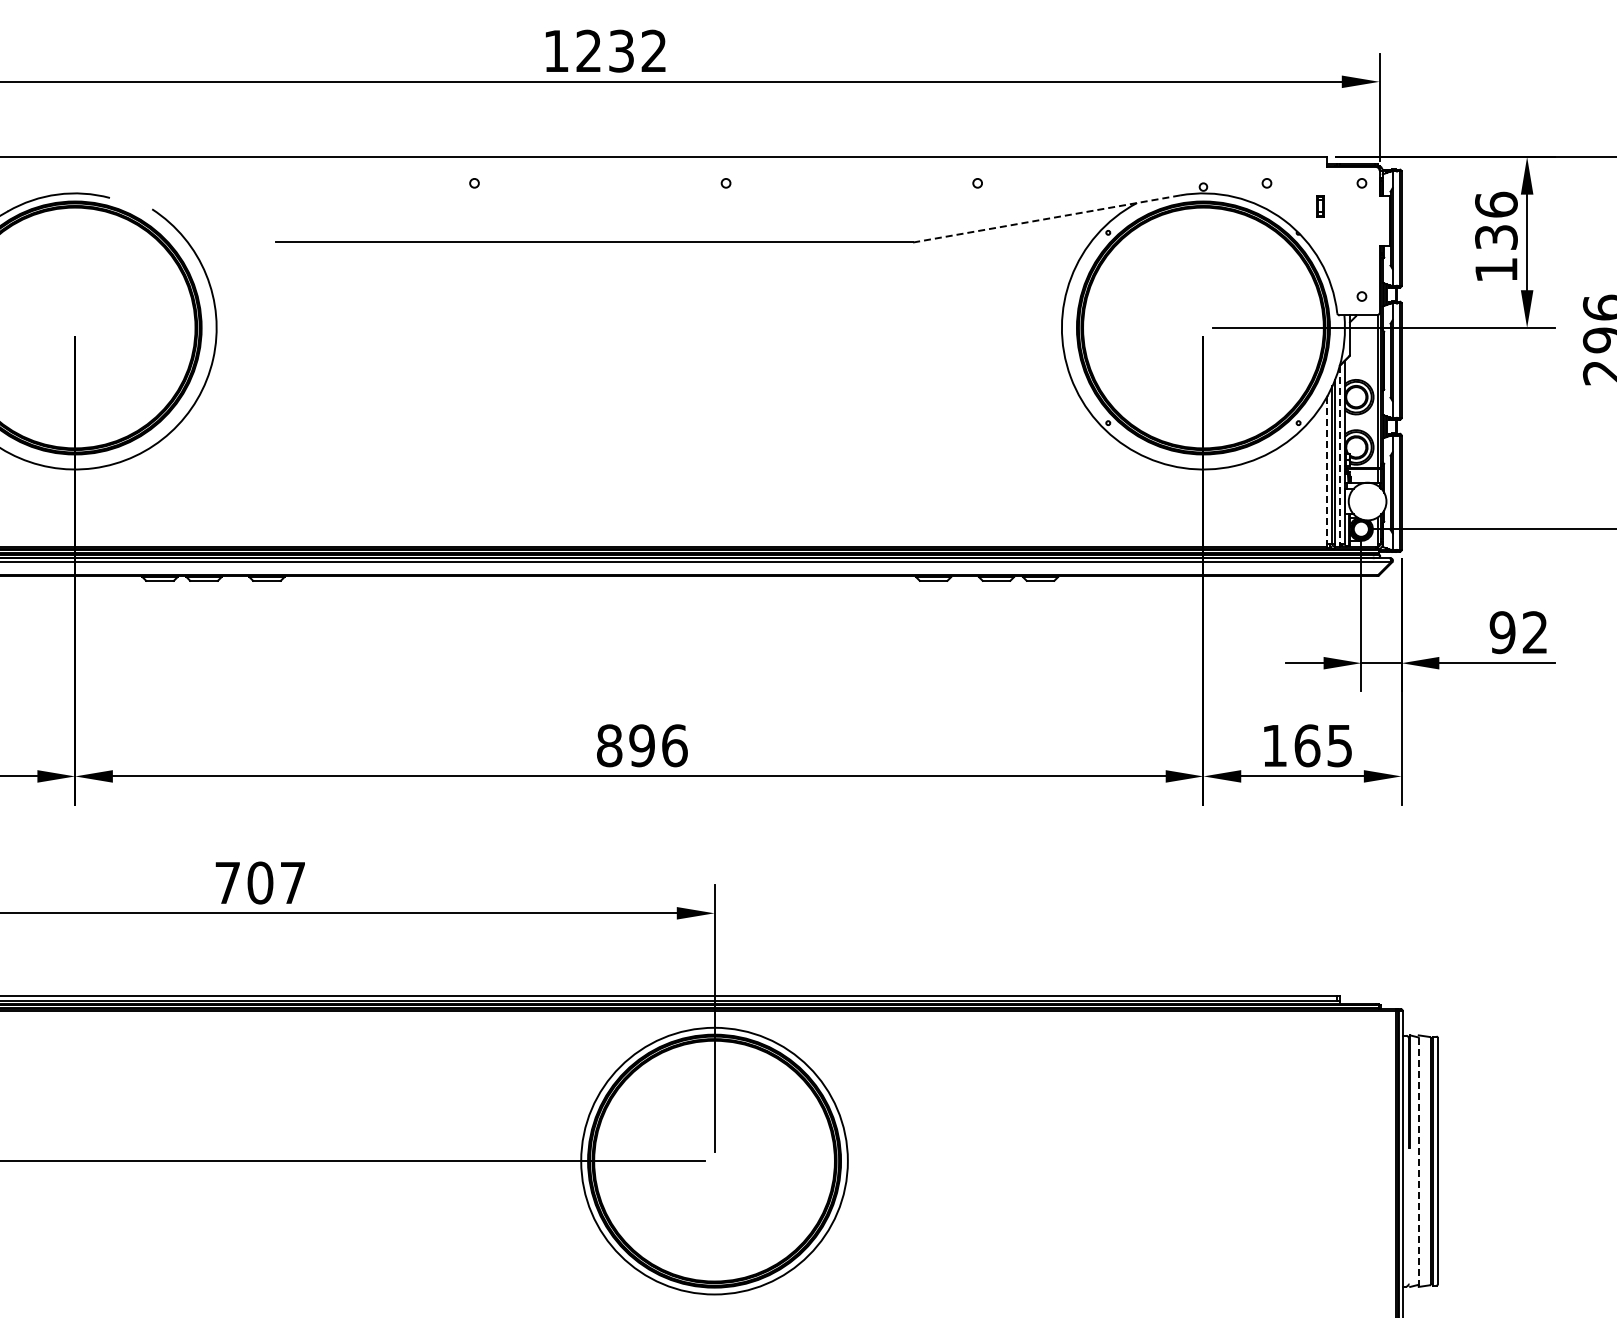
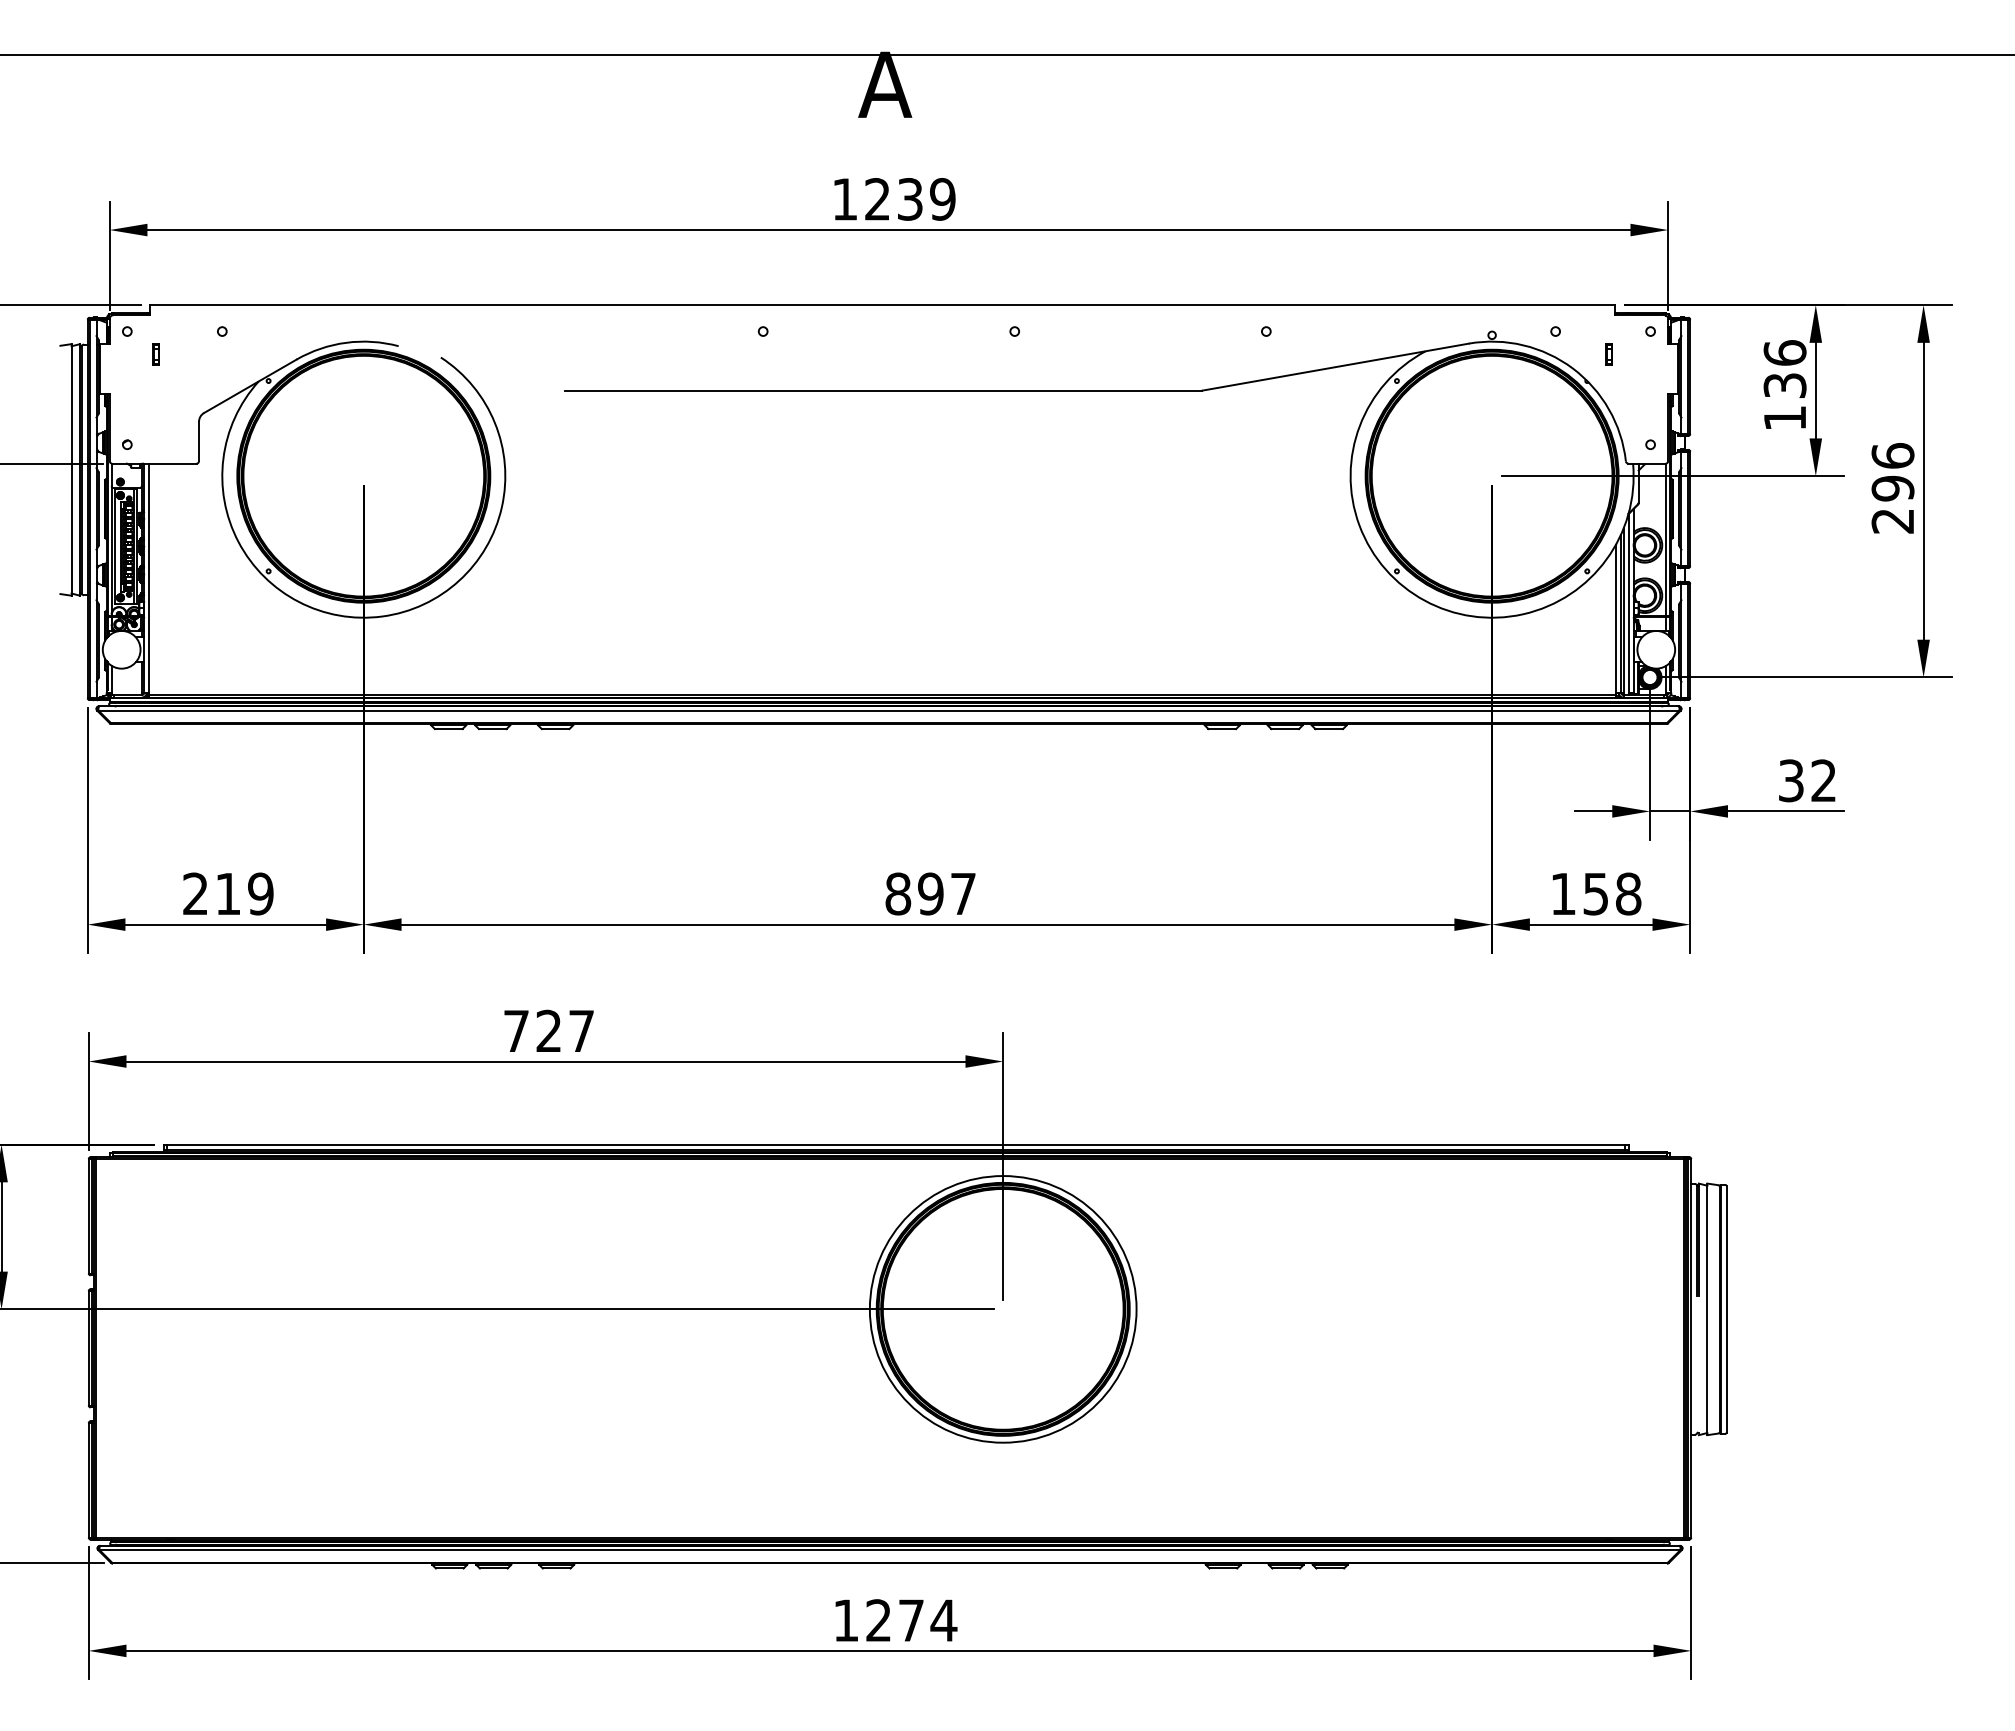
text: (653, 51) -> (942, 199), 1232 -> 1239
line: (1046, 219) -> (1335, 367), dashed -> solid
line: (1339, 455) -> (1628, 603), dashed -> solid
line: (1327, 472) -> (1616, 620), dashed -> solid
text: (1502, 632) -> (1791, 780), 92 -> 32
text: (674, 745) -> (963, 893), 896 -> 897
text: (1323, 745) -> (1612, 893), 165 -> 158
text: (259, 882) -> (548, 1030), 707 -> 727
line: (1418, 1161) -> (1707, 1309), dashed -> solid

